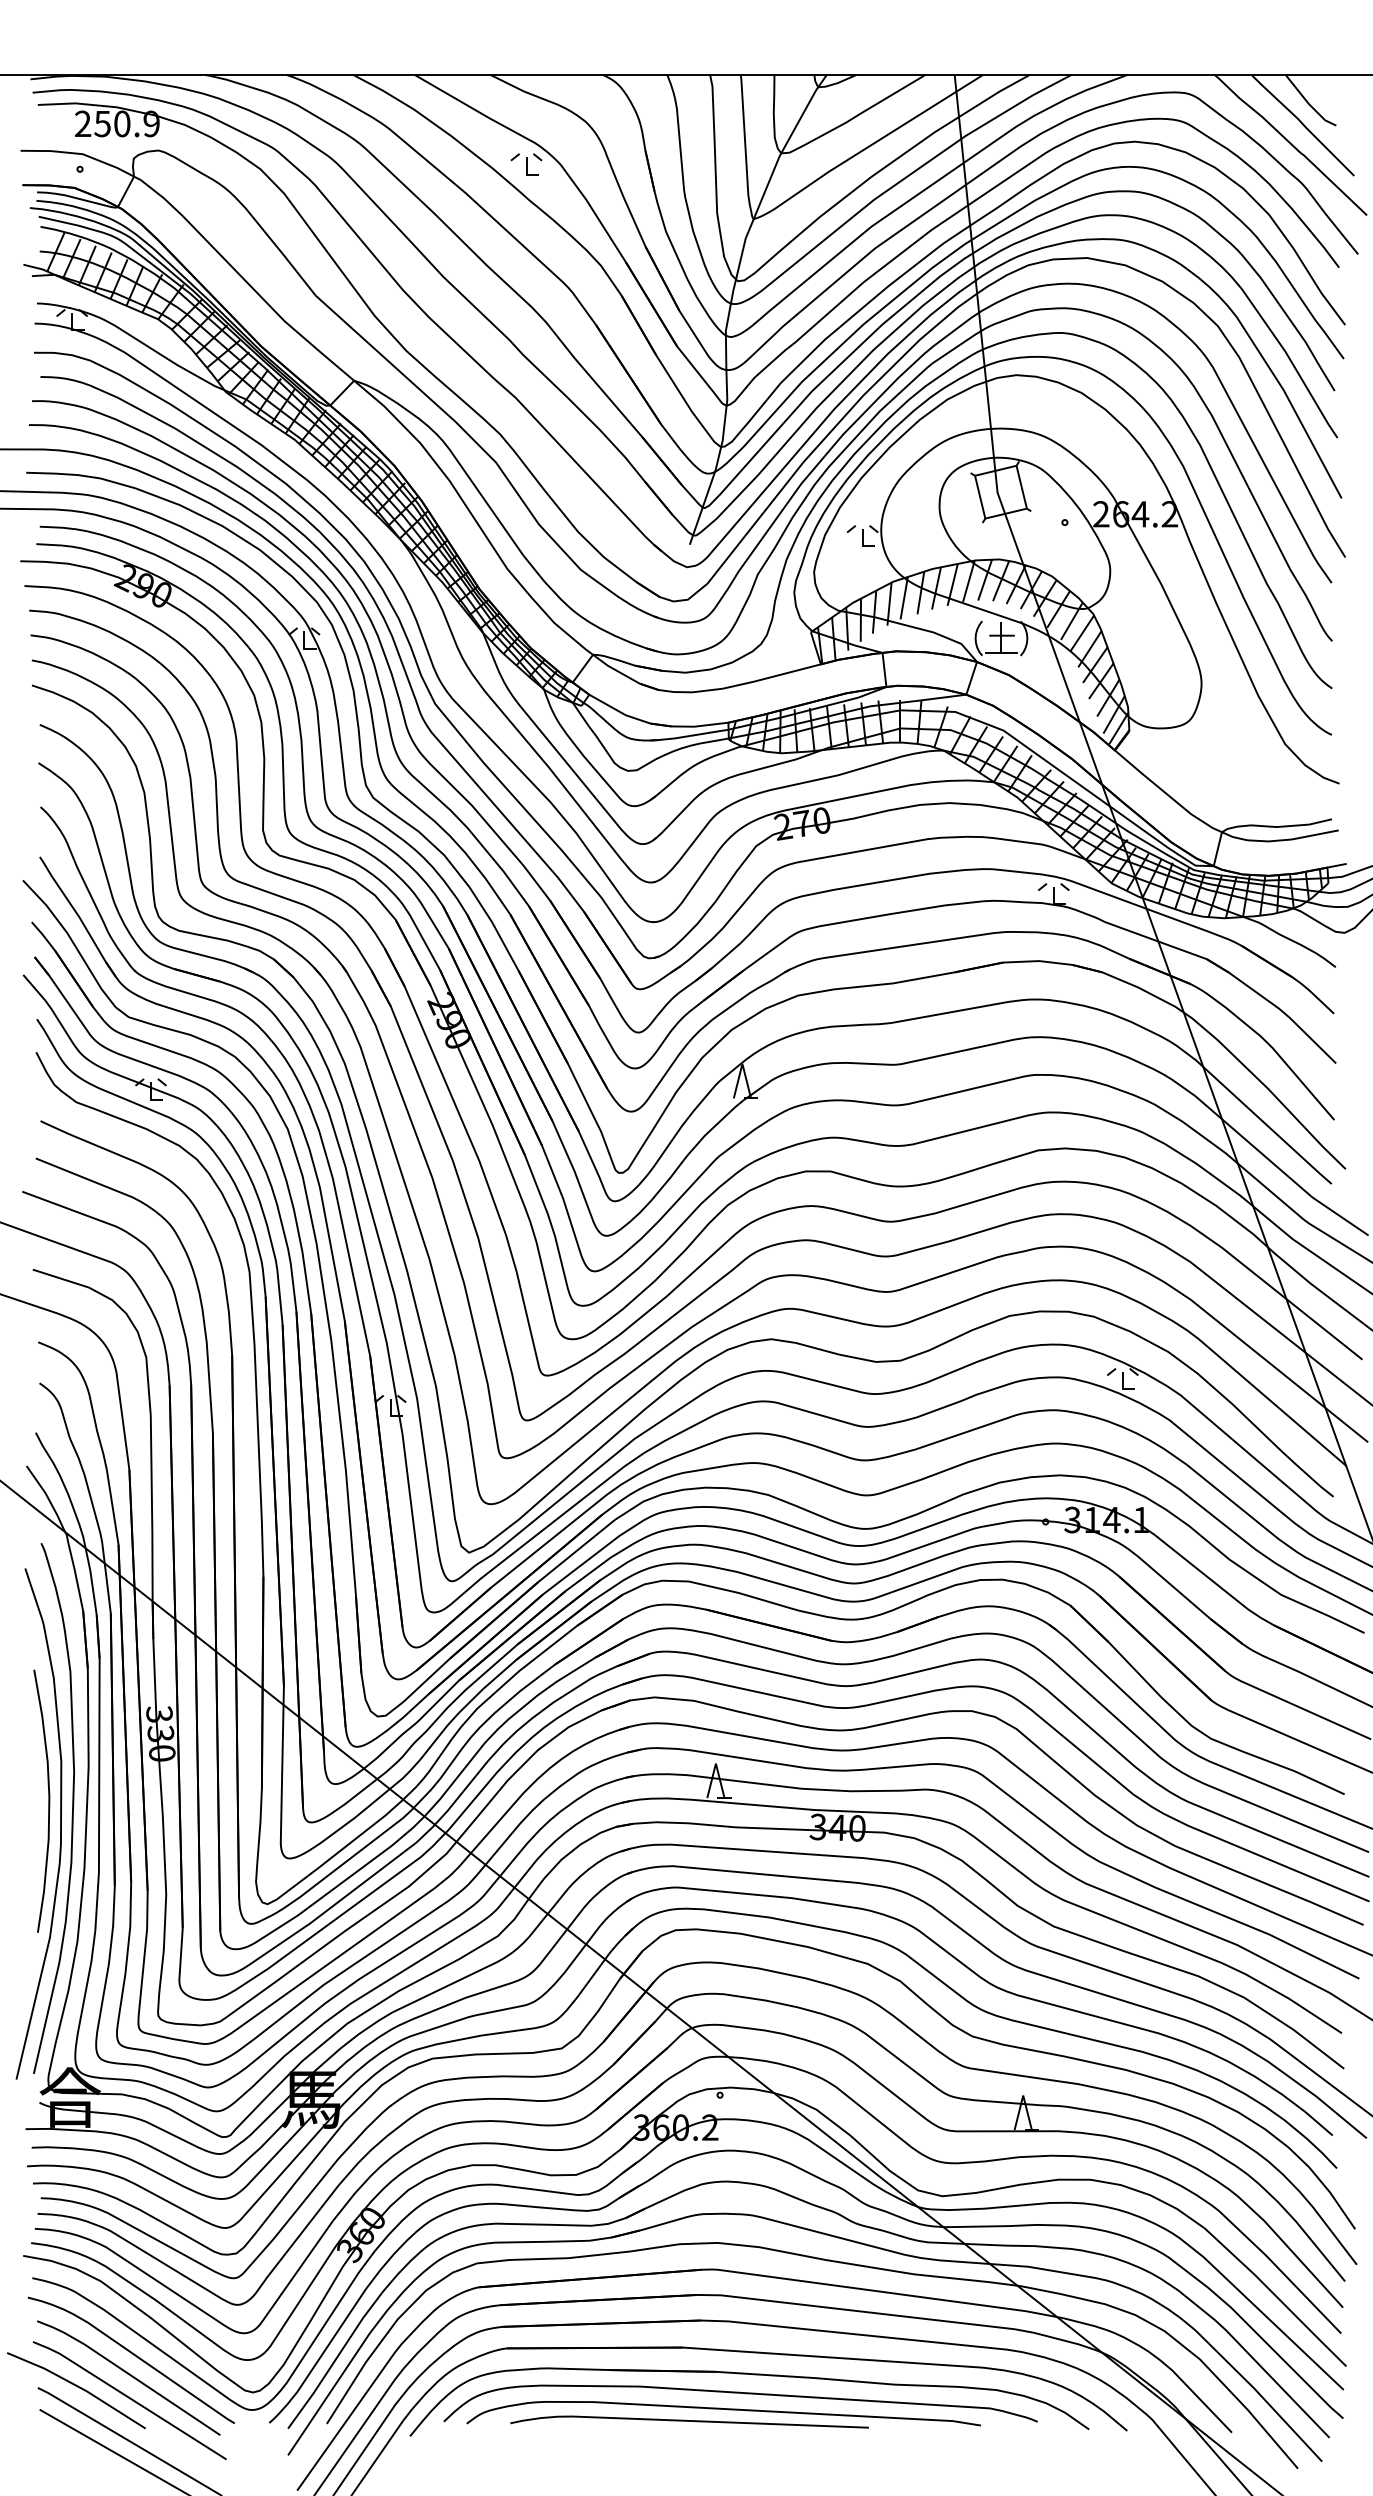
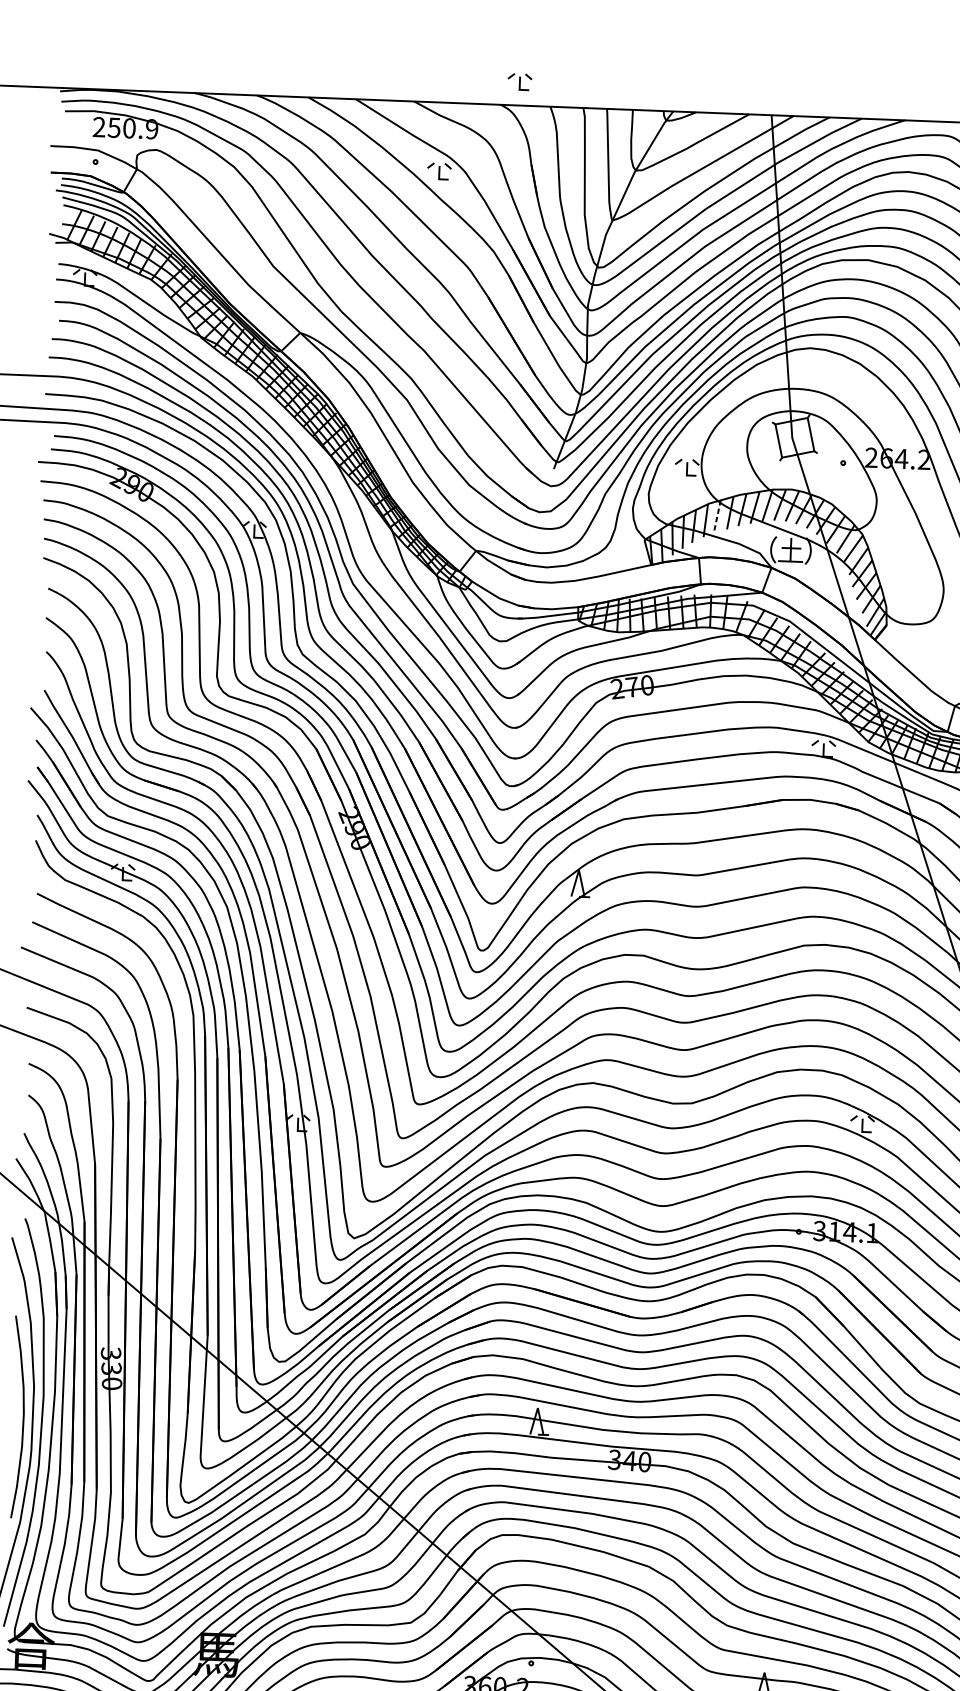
part: (626, 44) -> (519, 82), added
line: (904, 598) -> (717, 516), solid -> dashed

